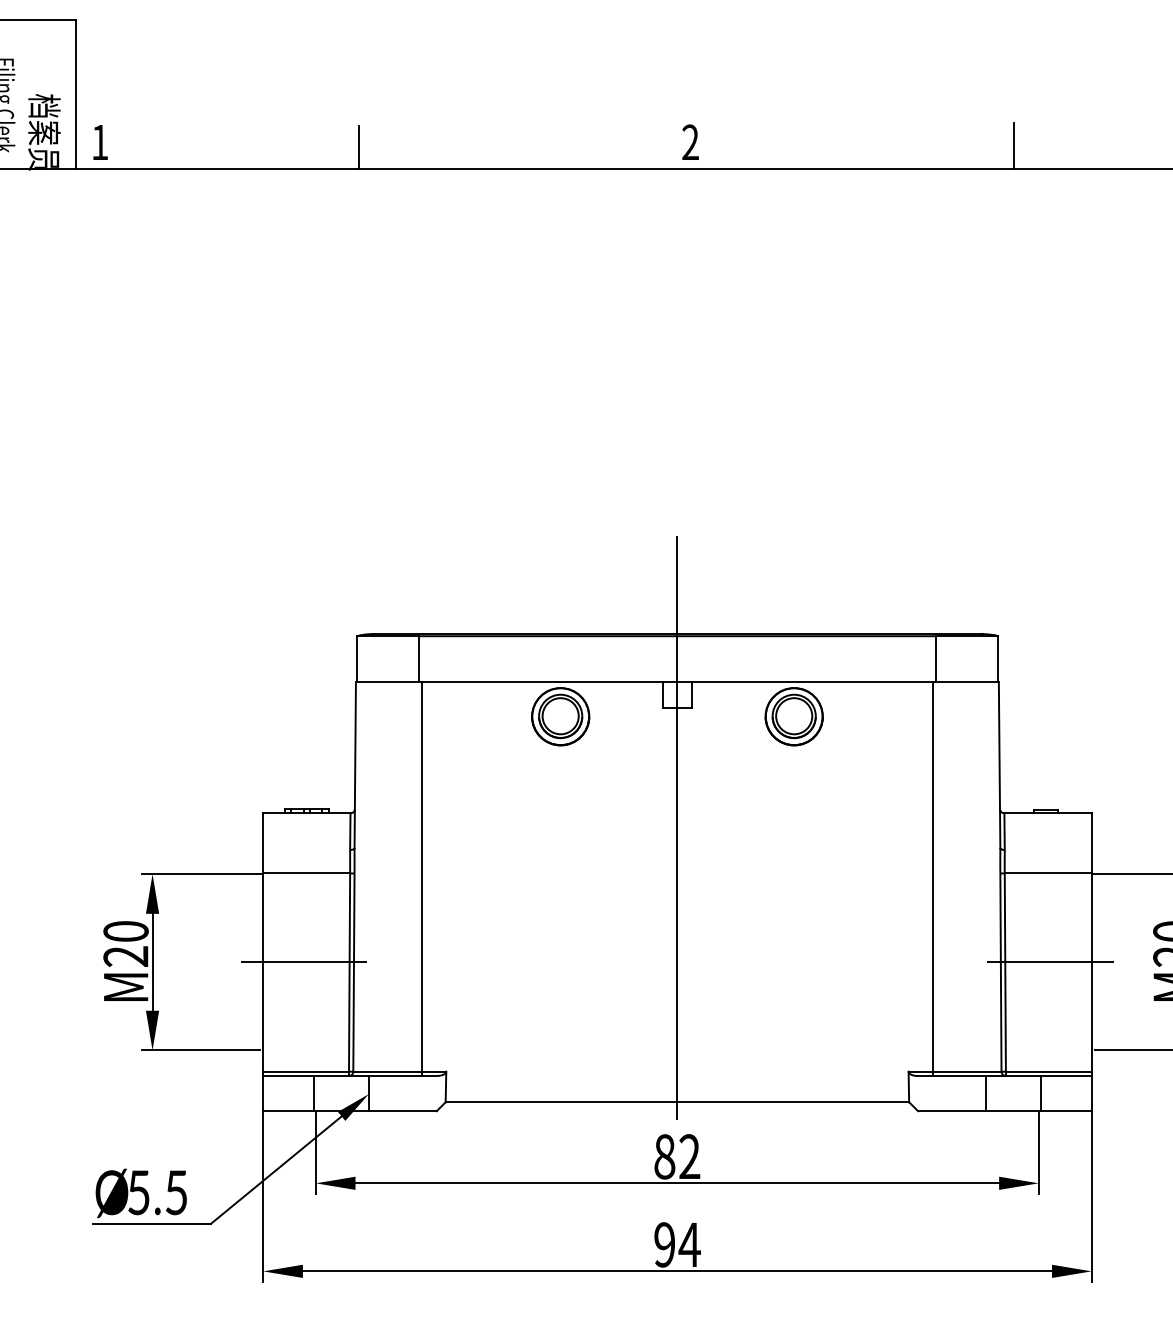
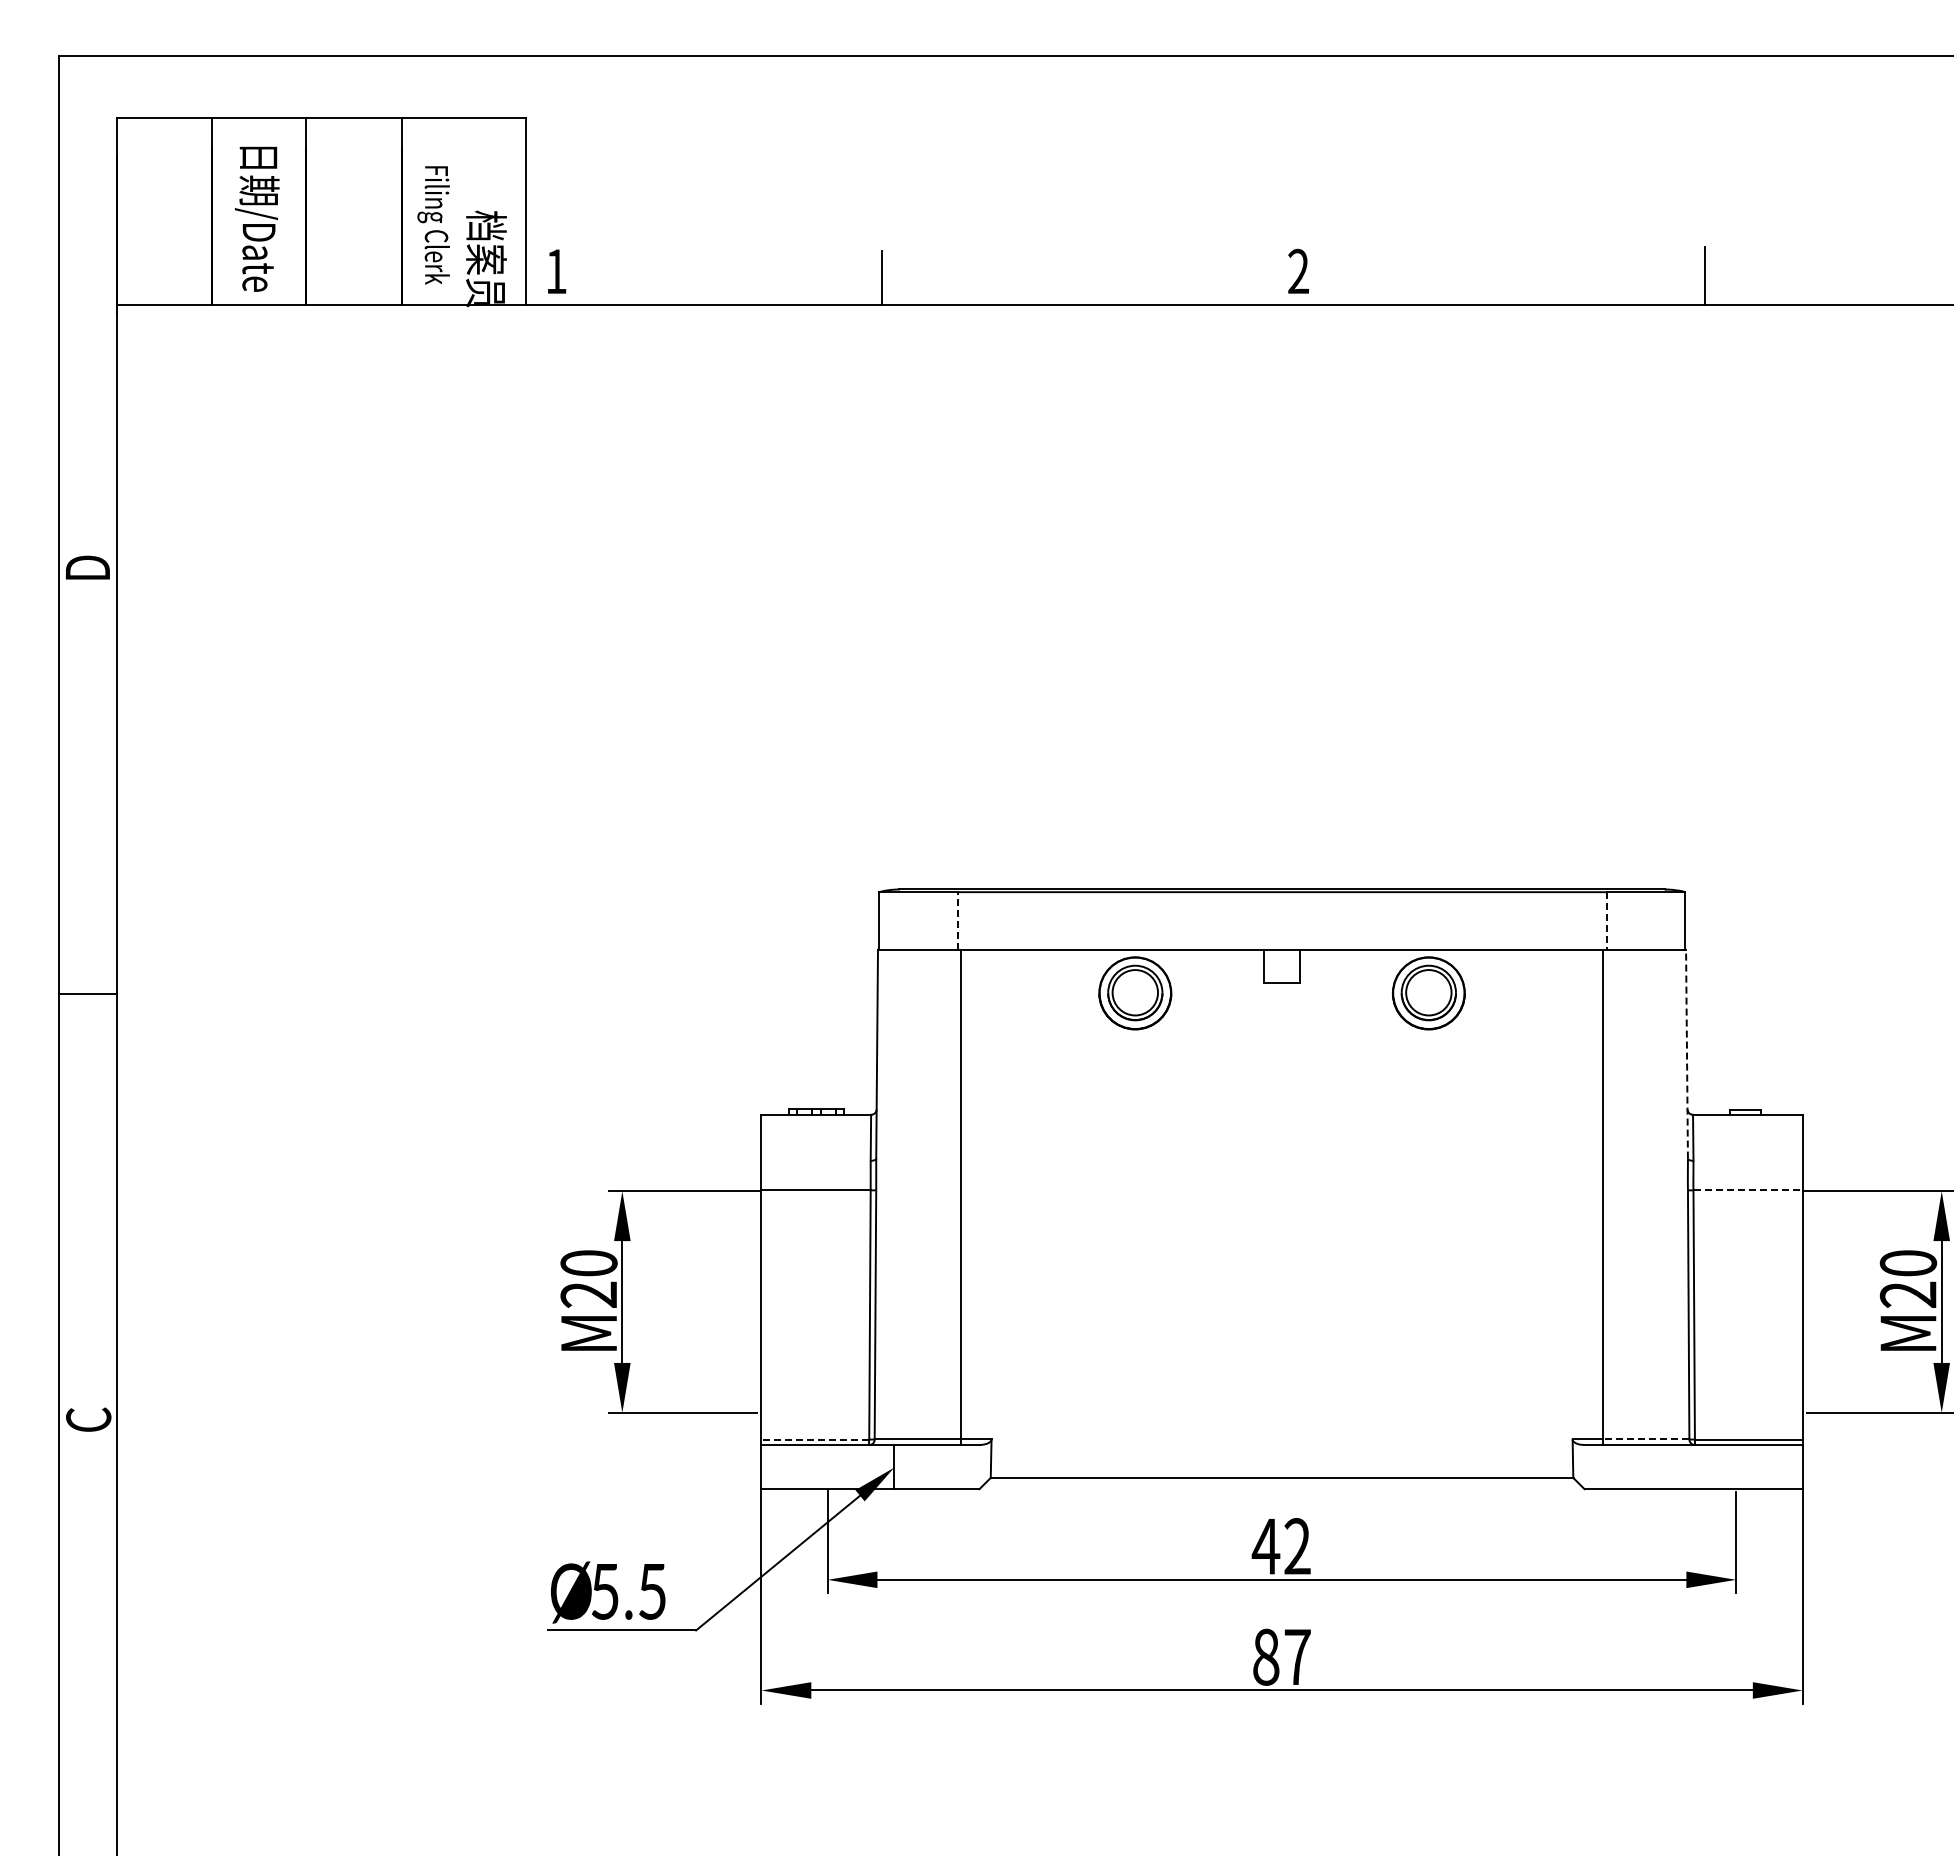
line: (419, 658) -> (957, 920), solid -> dashed
line: (935, 658) -> (1606, 920), solid -> dashed
line: (999, 764) -> (1687, 1053), solid -> dashed
line: (677, 828) -> (1282, 1133), removed
line: (1048, 873) -> (1748, 1190), solid -> dashed
line: (303, 962) -> (812, 1302), removed
line: (1050, 962) -> (1750, 1302), removed
line: (306, 1071) -> (815, 1439), solid -> dashed
line: (966, 1071) -> (1645, 1439), solid -> dashed
line: (314, 1093) -> (825, 1466), removed
line: (985, 1093) -> (1669, 1466), removed
line: (1041, 1093) -> (1739, 1466), removed
text: (664, 1156) -> (1265, 1546), 82 -> 42
text: (677, 1244) -> (1282, 1656), 94 -> 87

